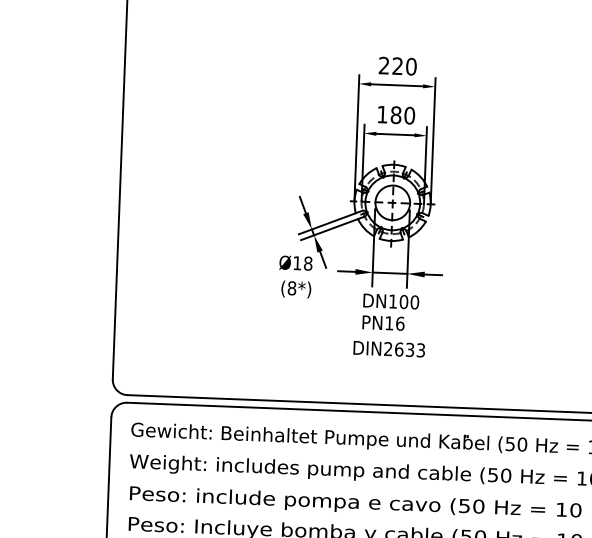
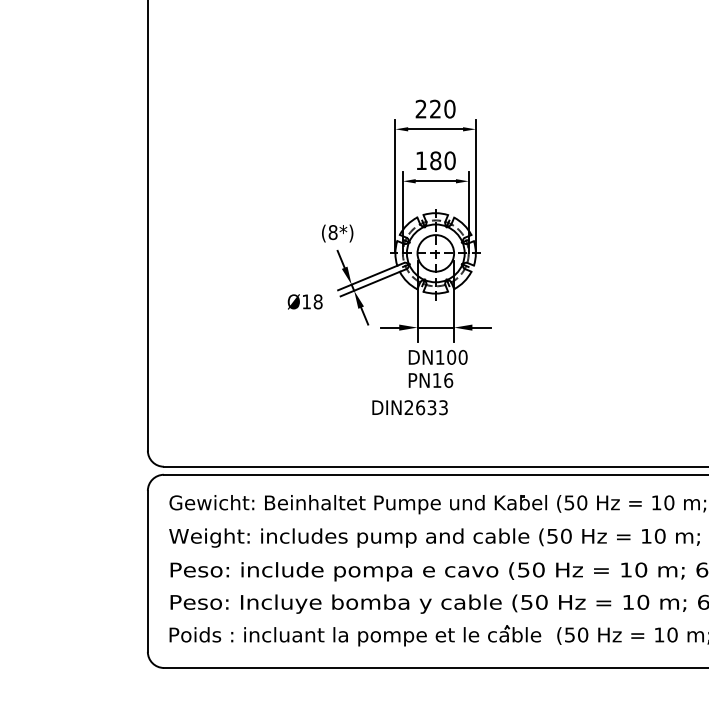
text: (295, 262) -> (304, 301), moved
text: (296, 289) -> (337, 233), moved
text: (388, 348) -> (409, 407), moved

